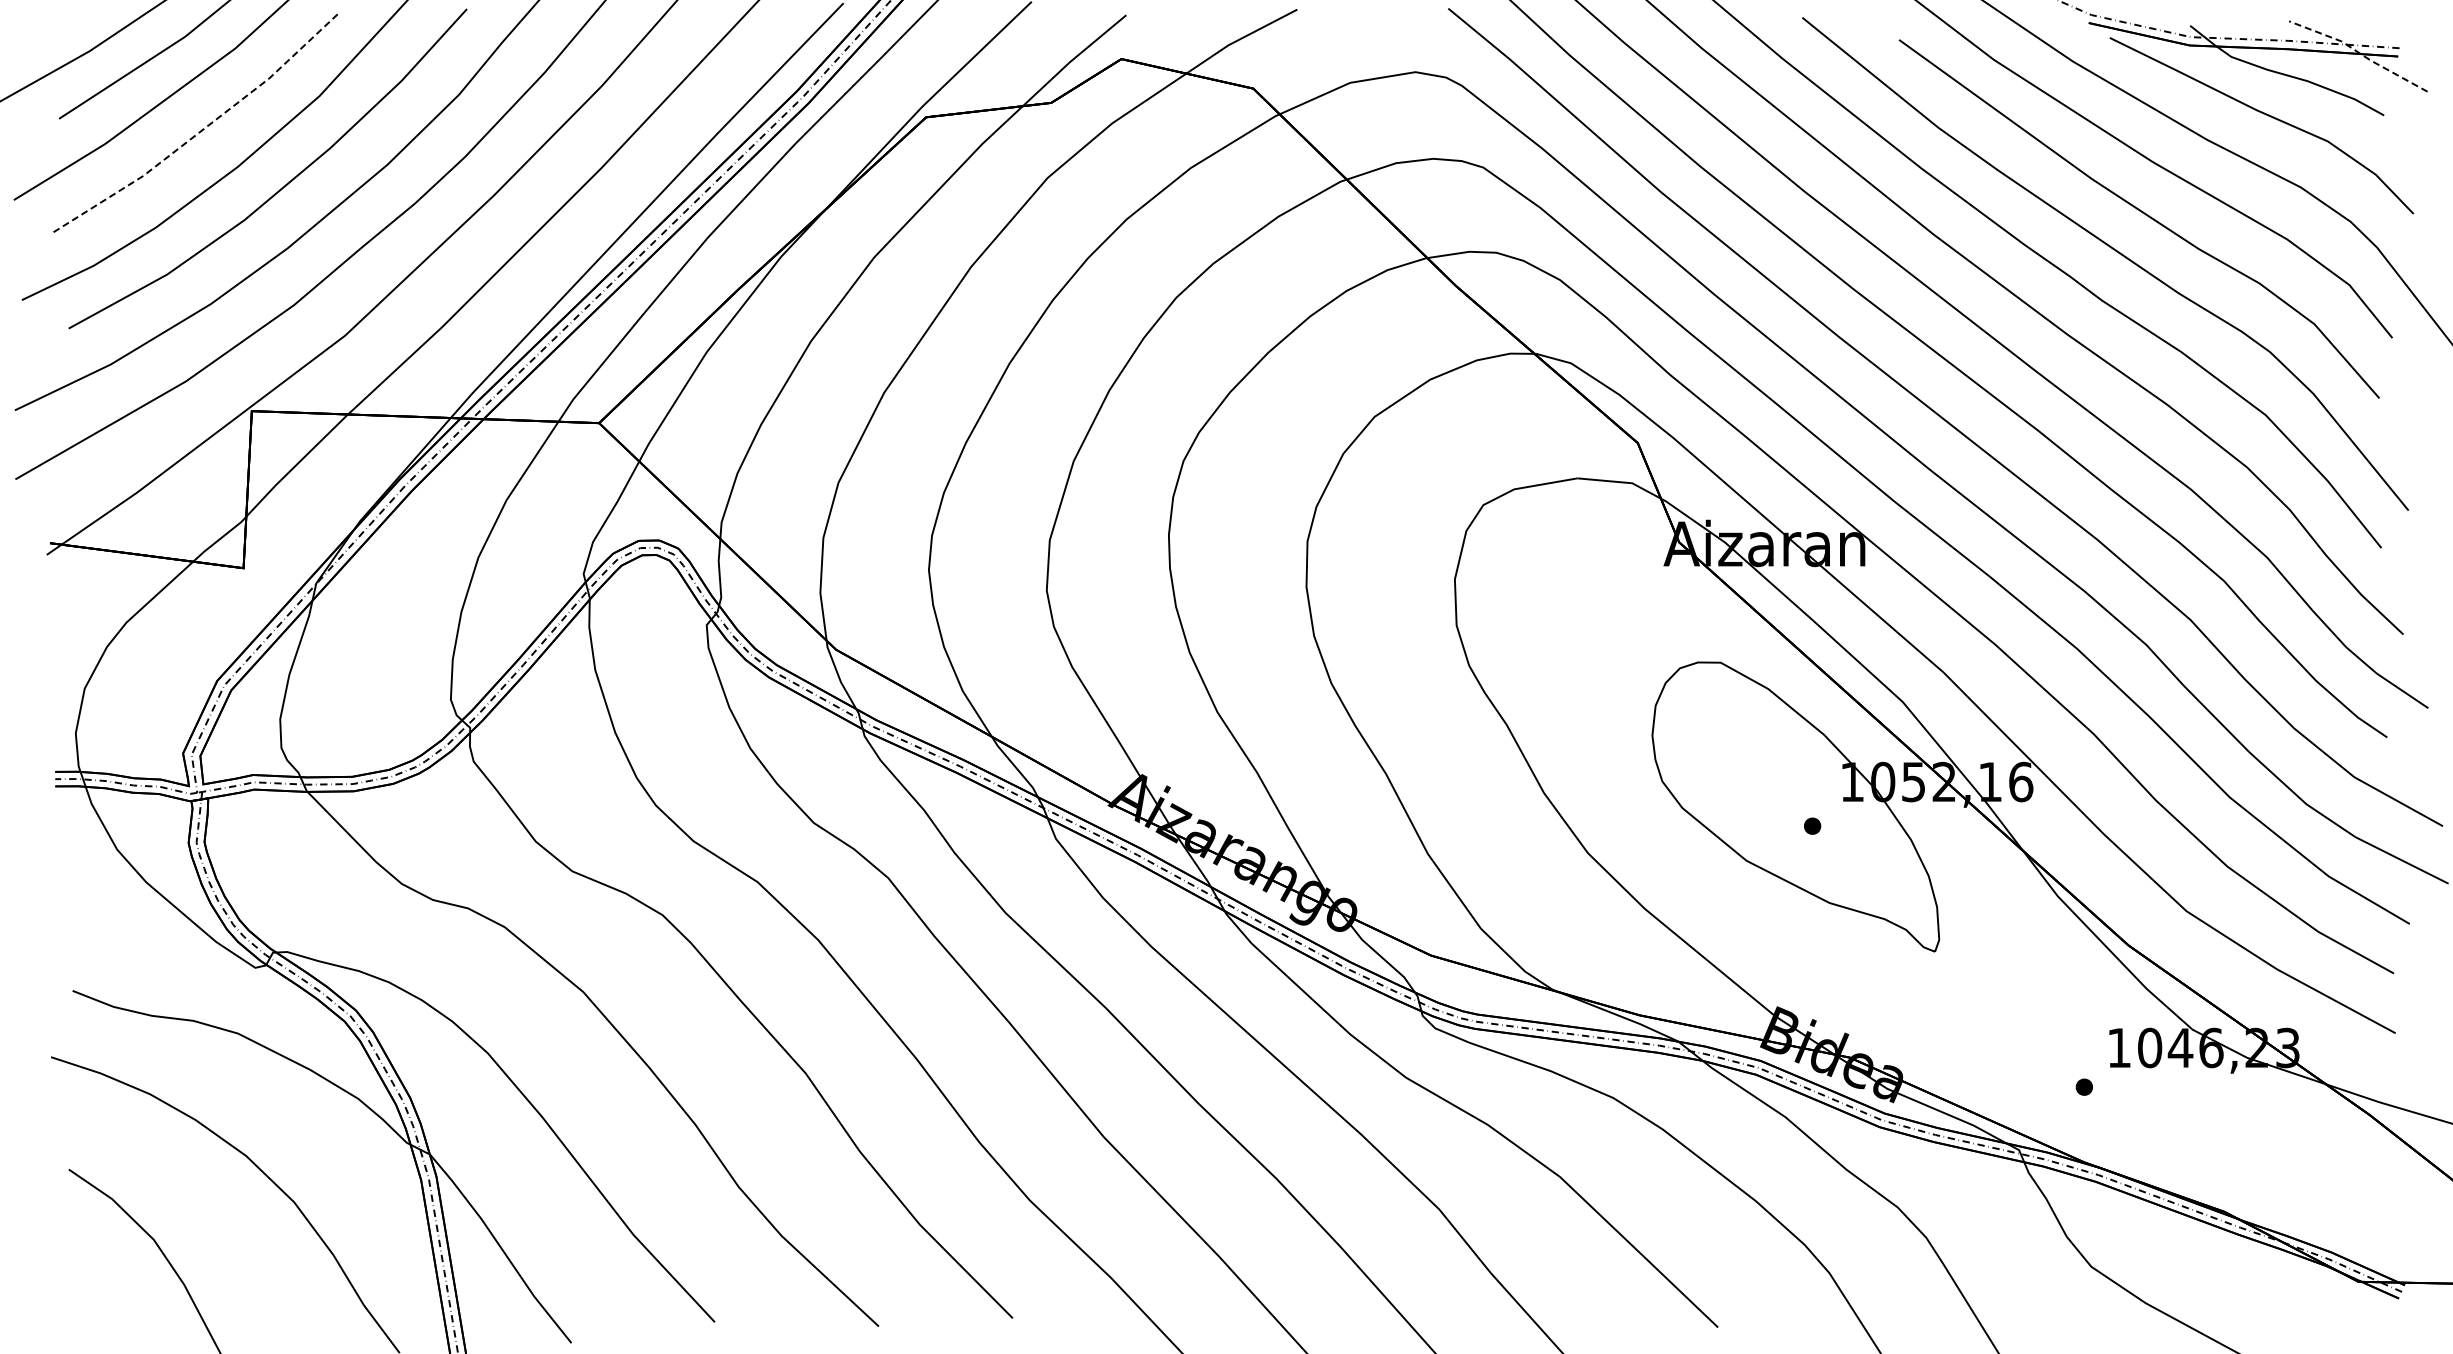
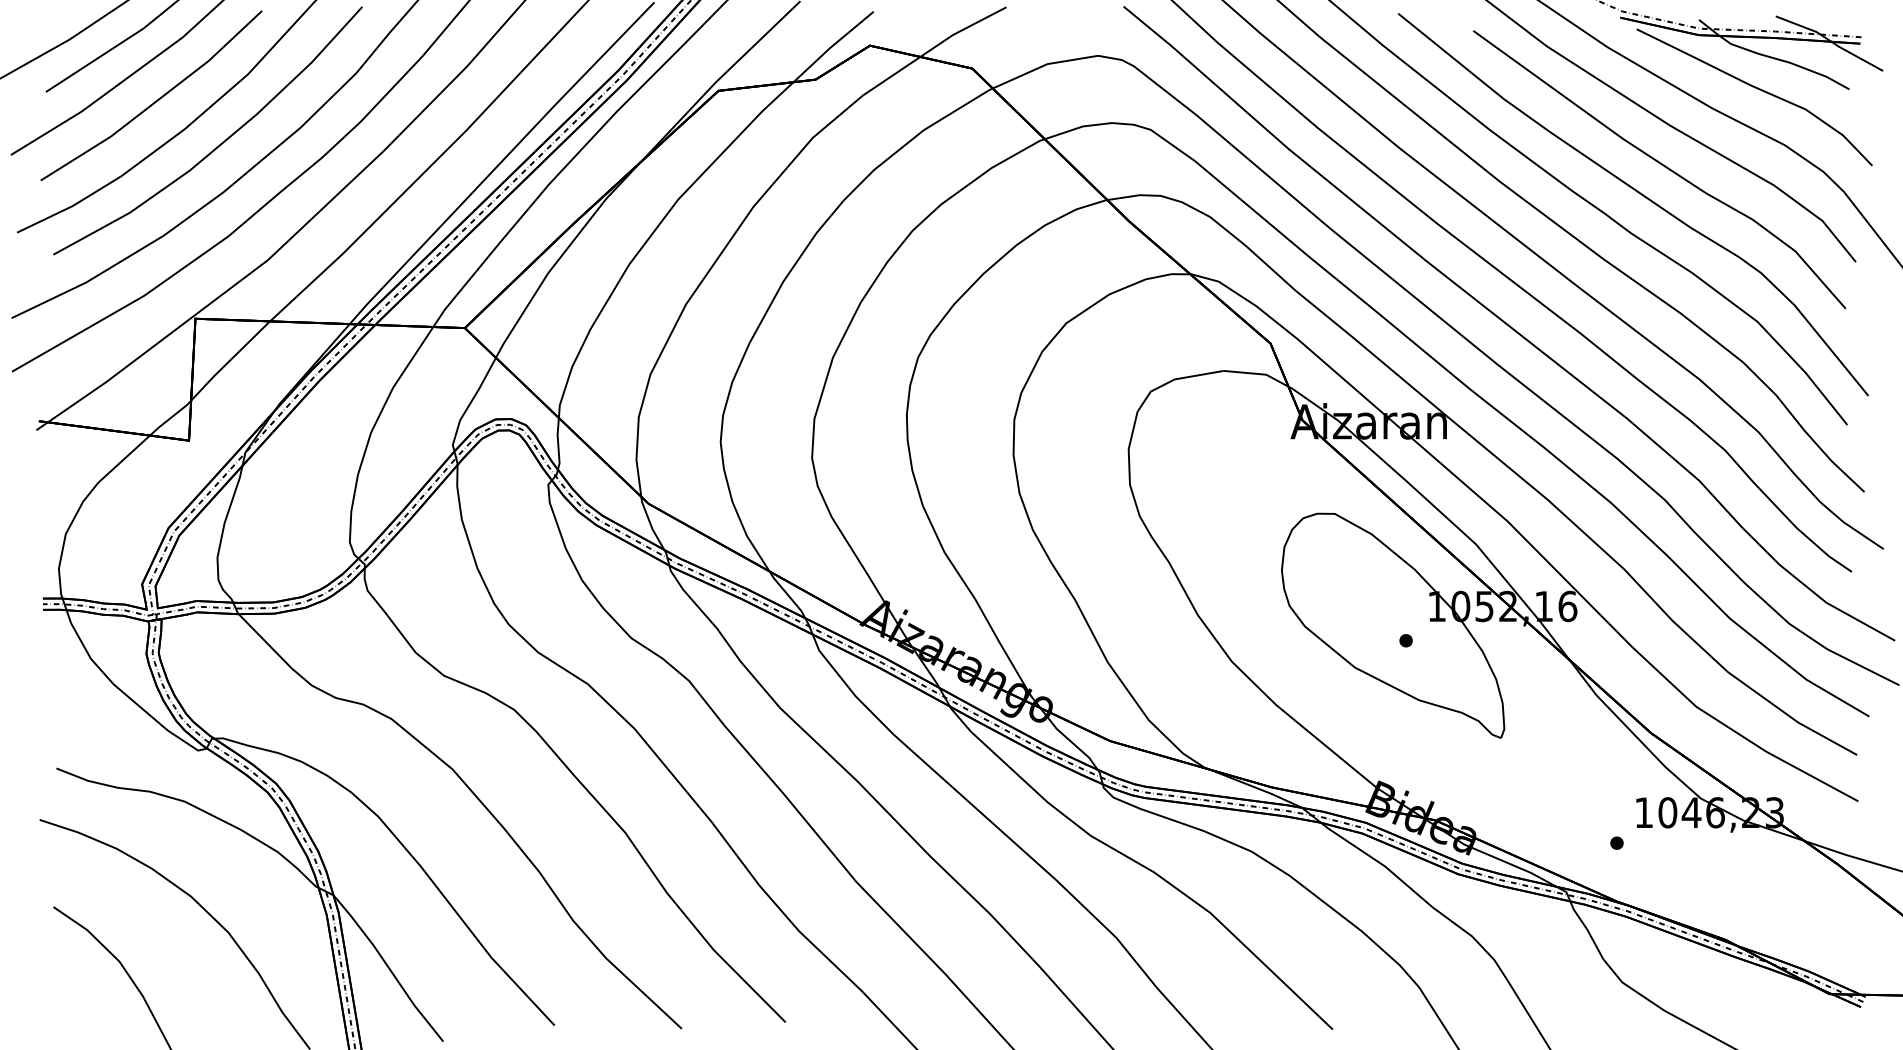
line: (2359, 52) -> (1830, 40), dashed -> solid
line: (201, 131) -> (156, 101), dashed -> solid

